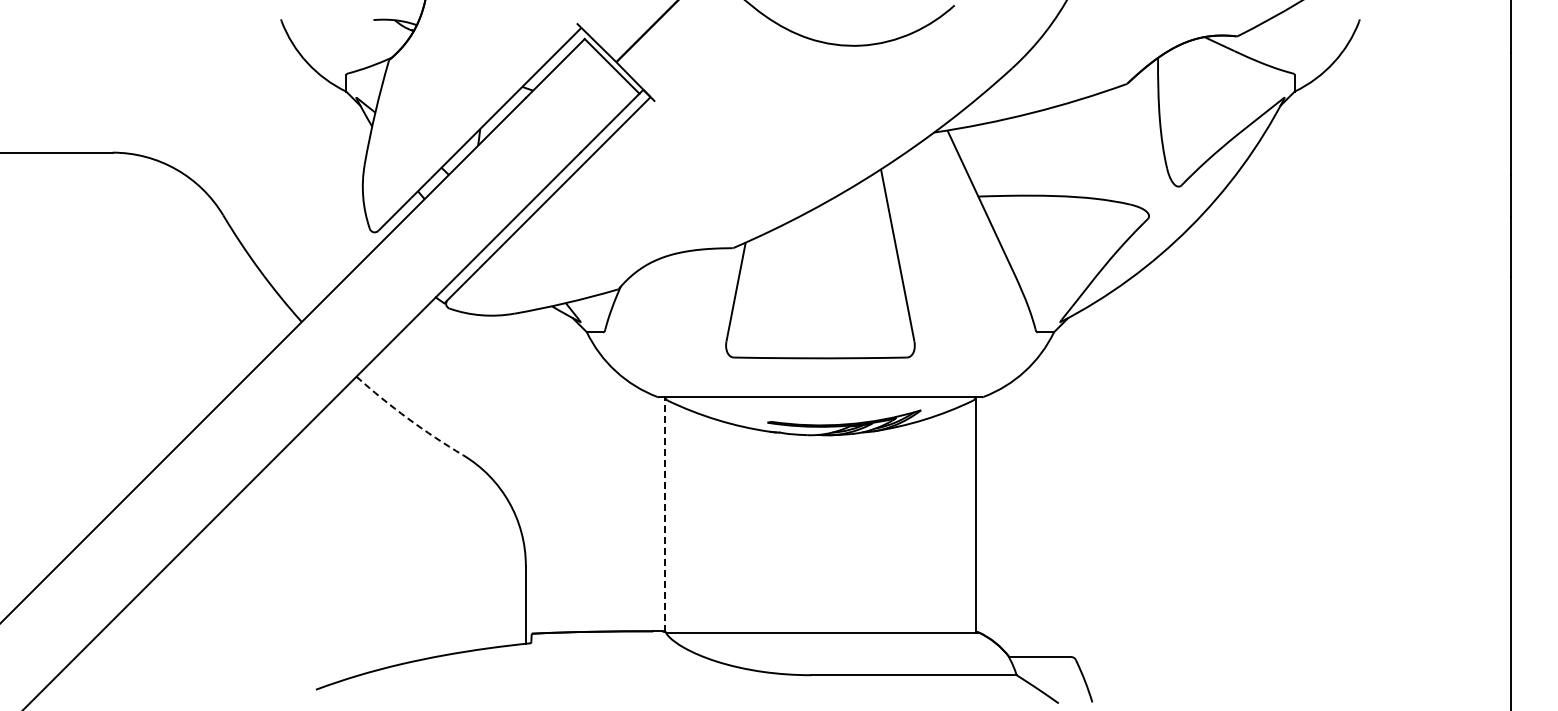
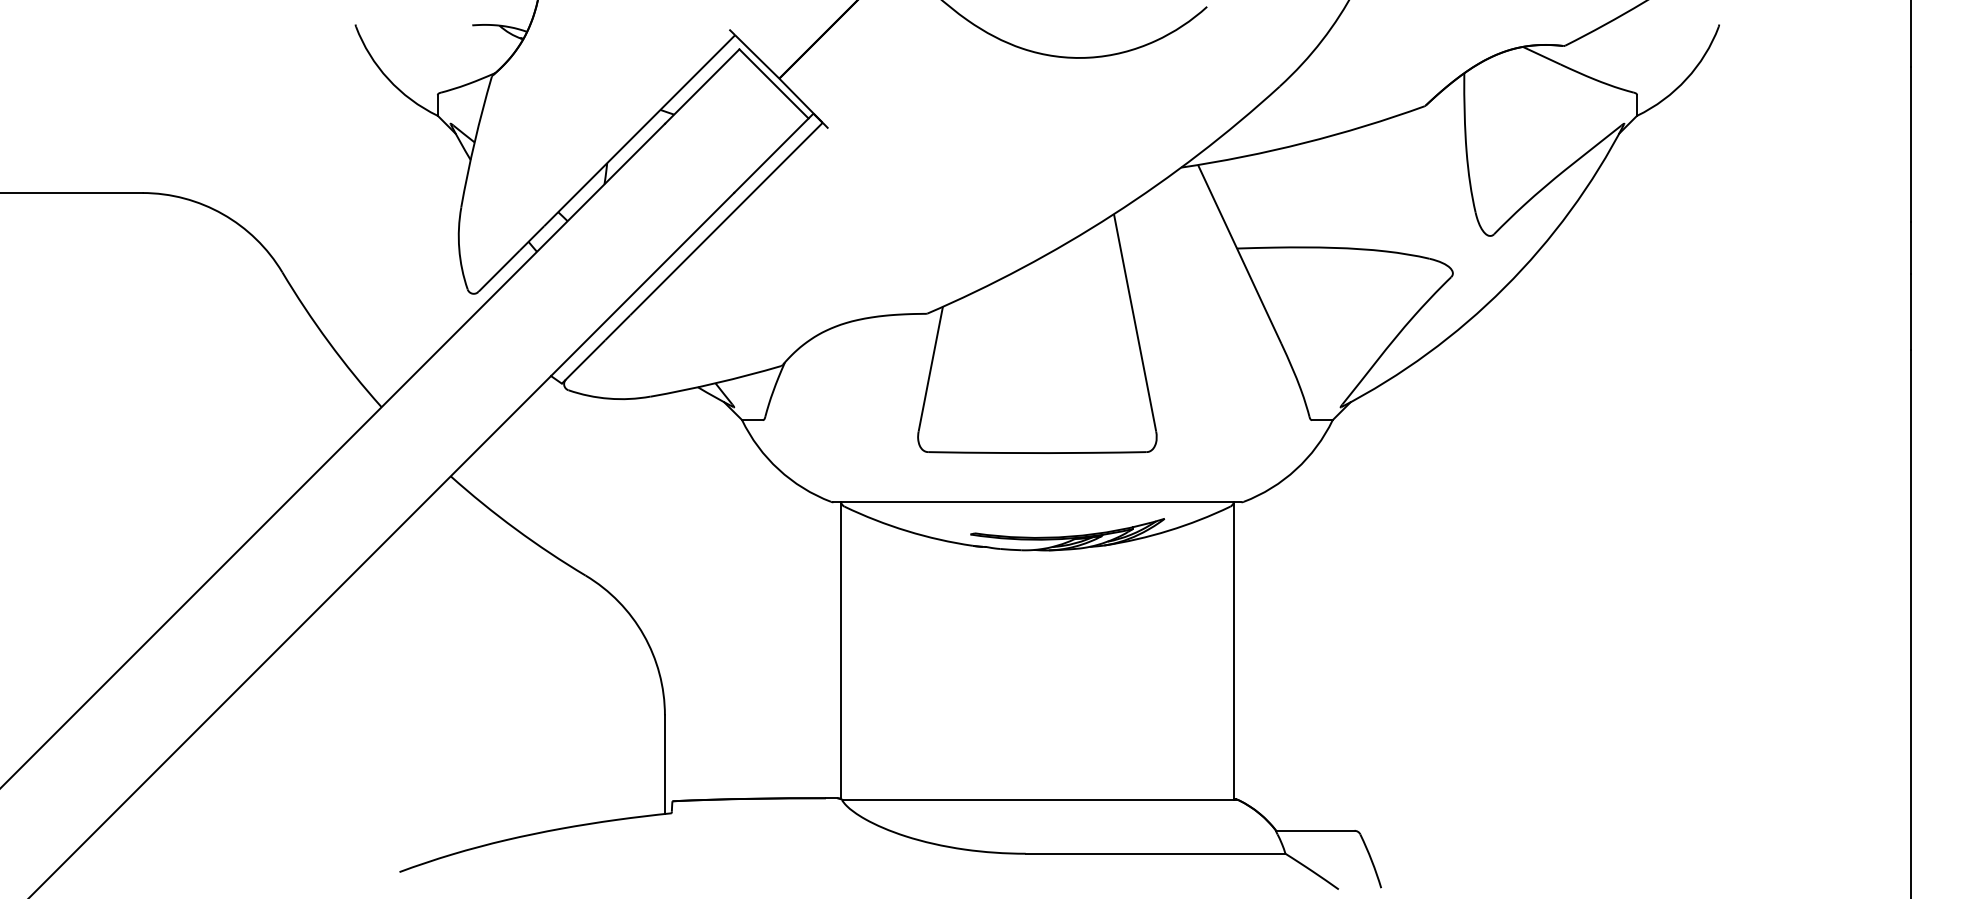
arc: (407, 418) -> (515, 529), dashed -> solid
line: (665, 514) -> (841, 650), dashed -> solid

